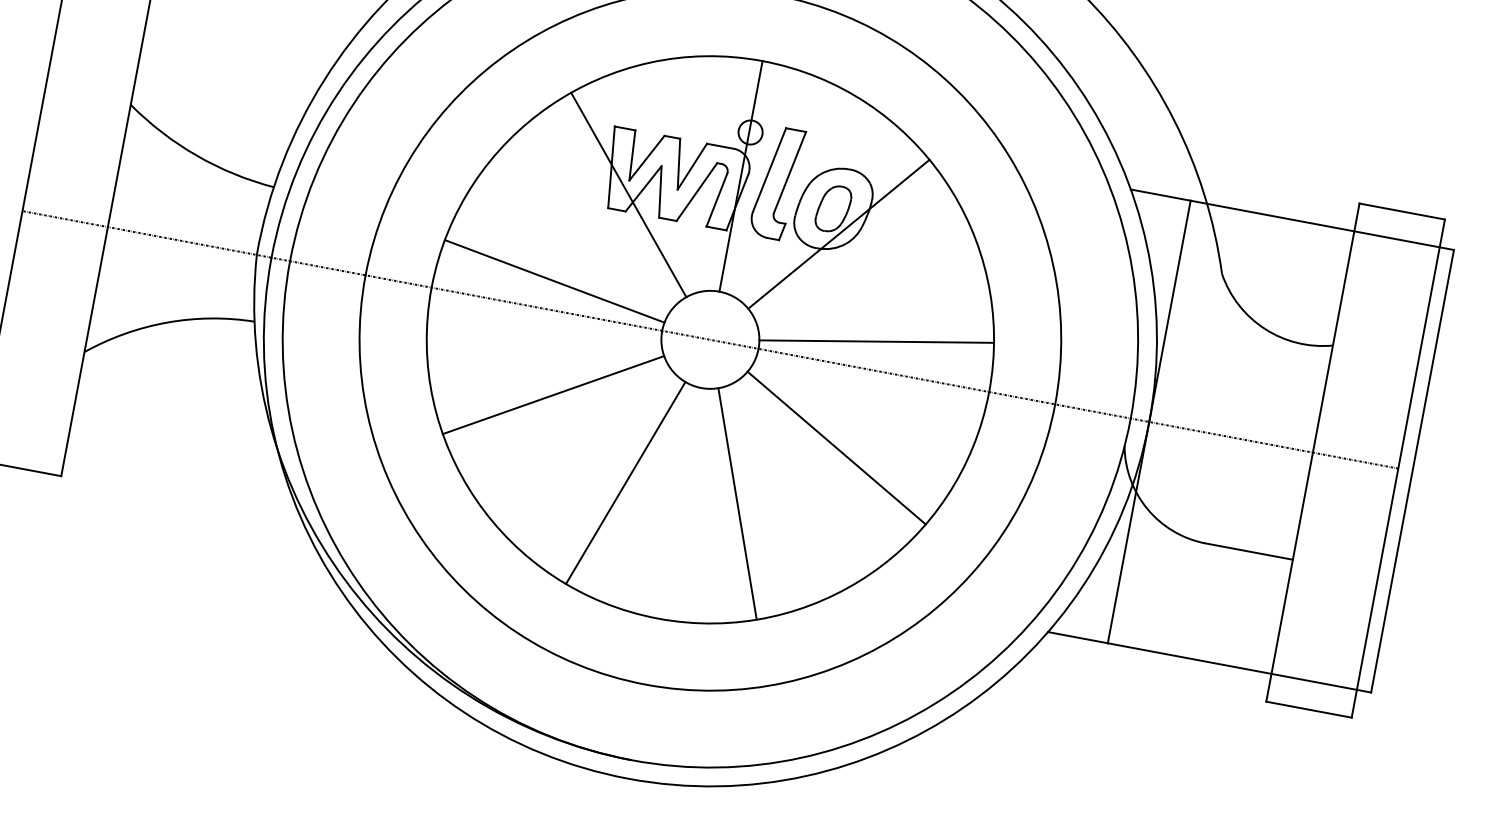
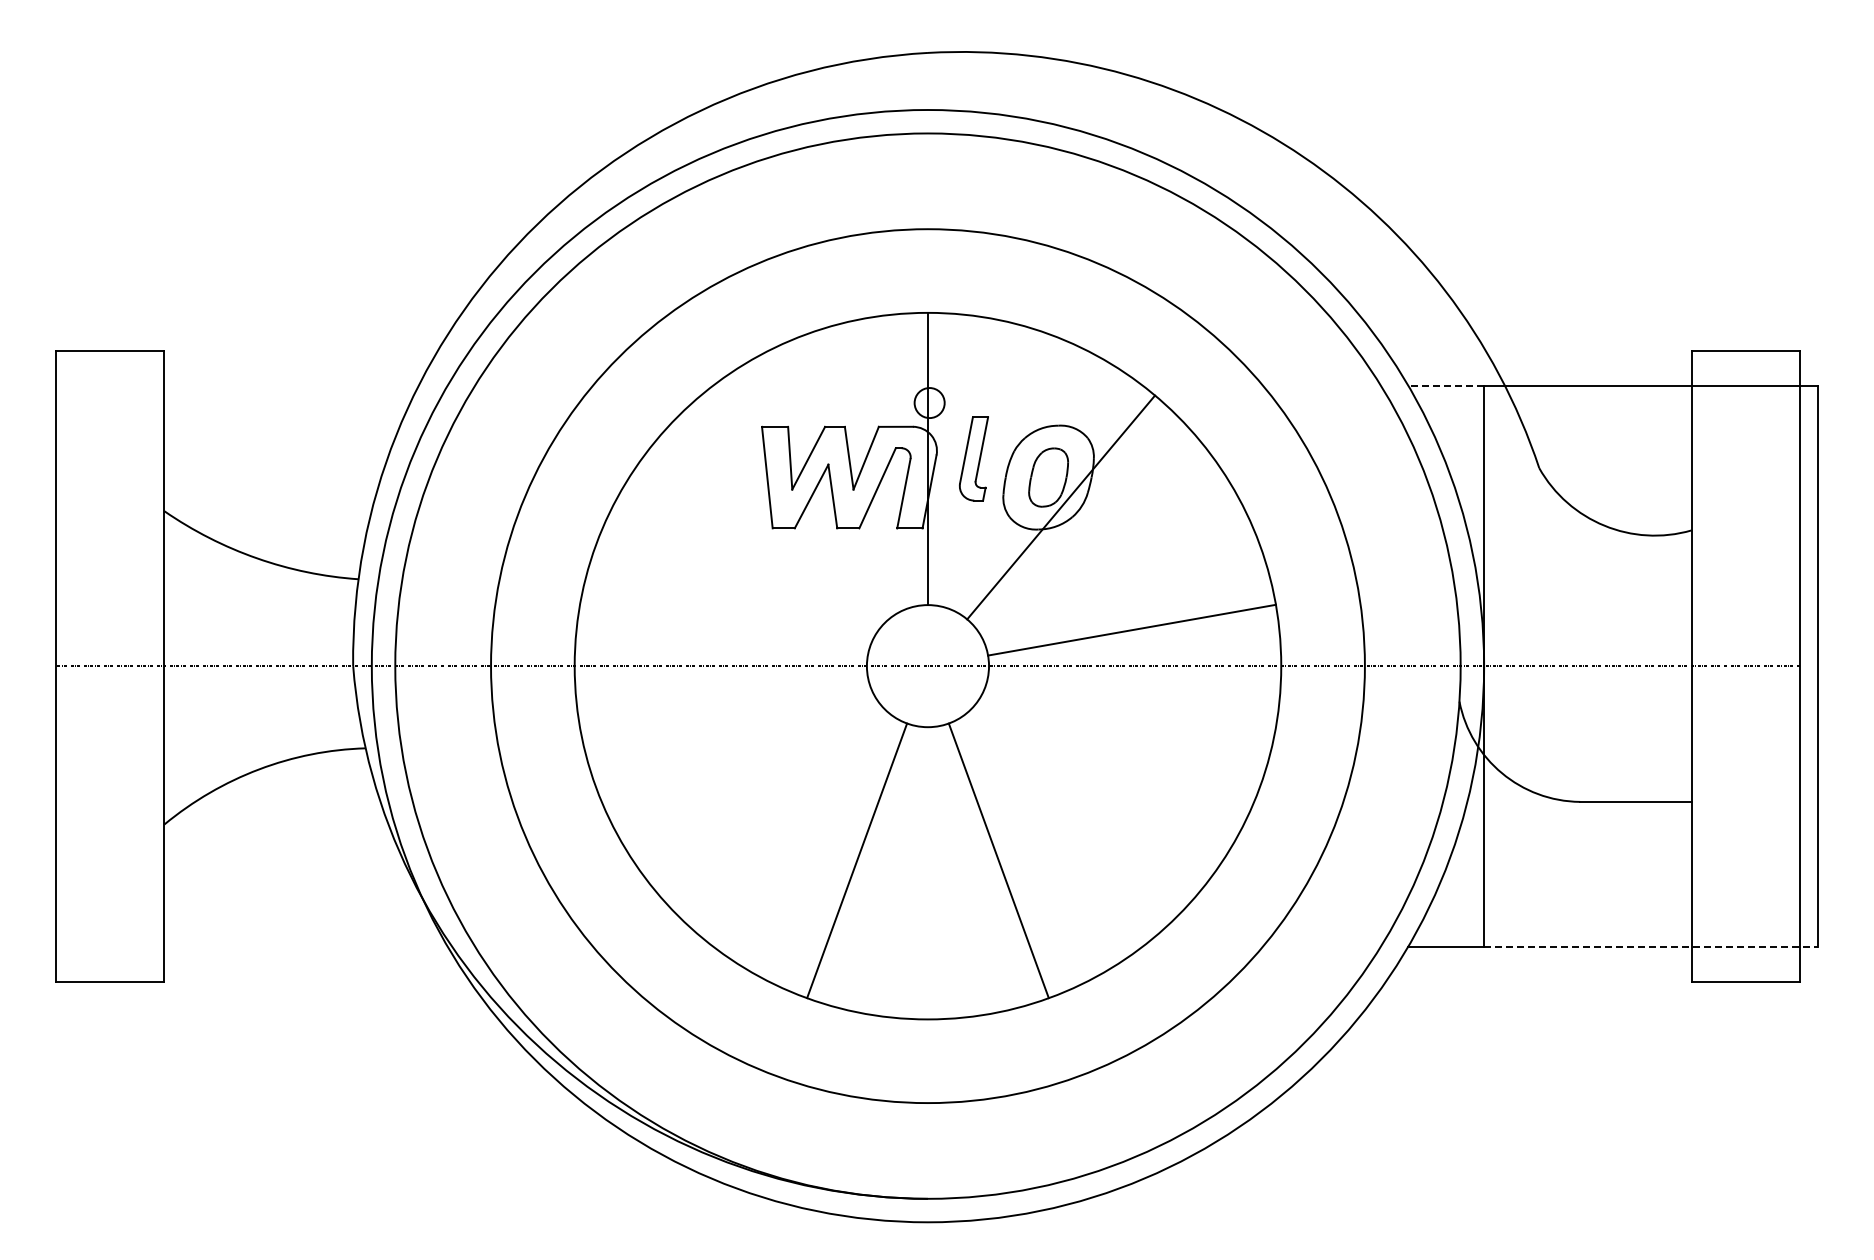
part: (776, 182) -> (973, 458), size x0.6
line: (628, 194) -> (794, 507), removed
line: (1161, 194) -> (1446, 385), solid -> dashed
line: (554, 280) -> (723, 629), removed
line: (553, 394) -> (748, 769), removed
line: (836, 447) -> (1106, 769), removed
line: (1239, 667) -> (1650, 946), solid -> dashed

